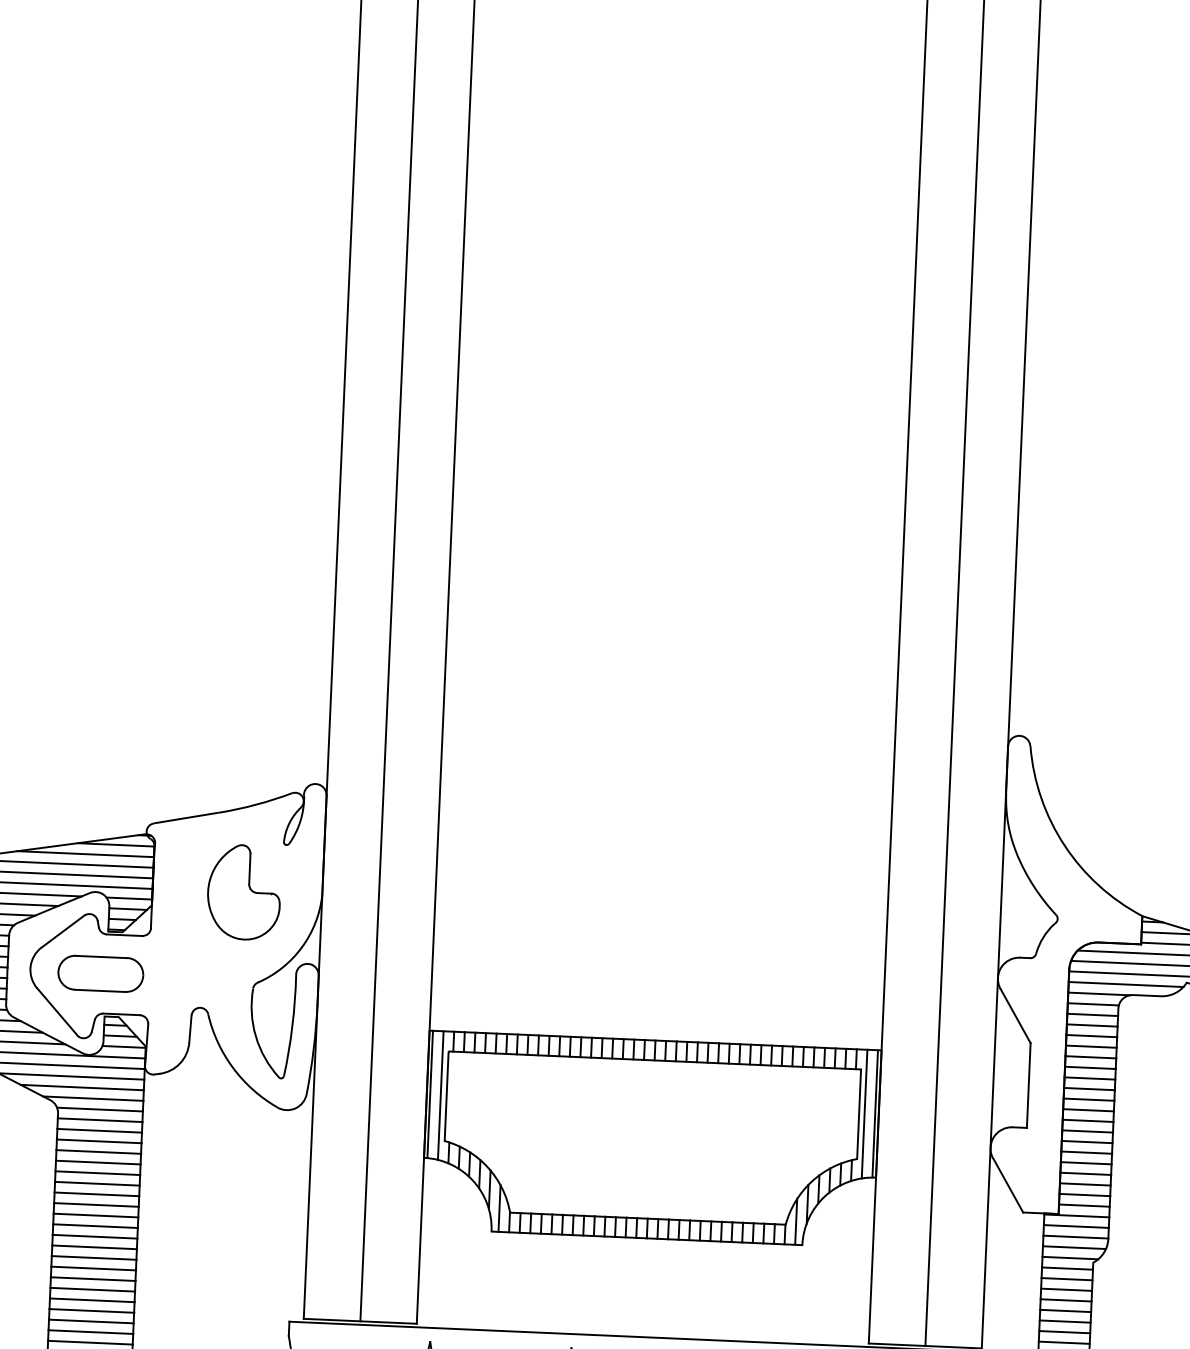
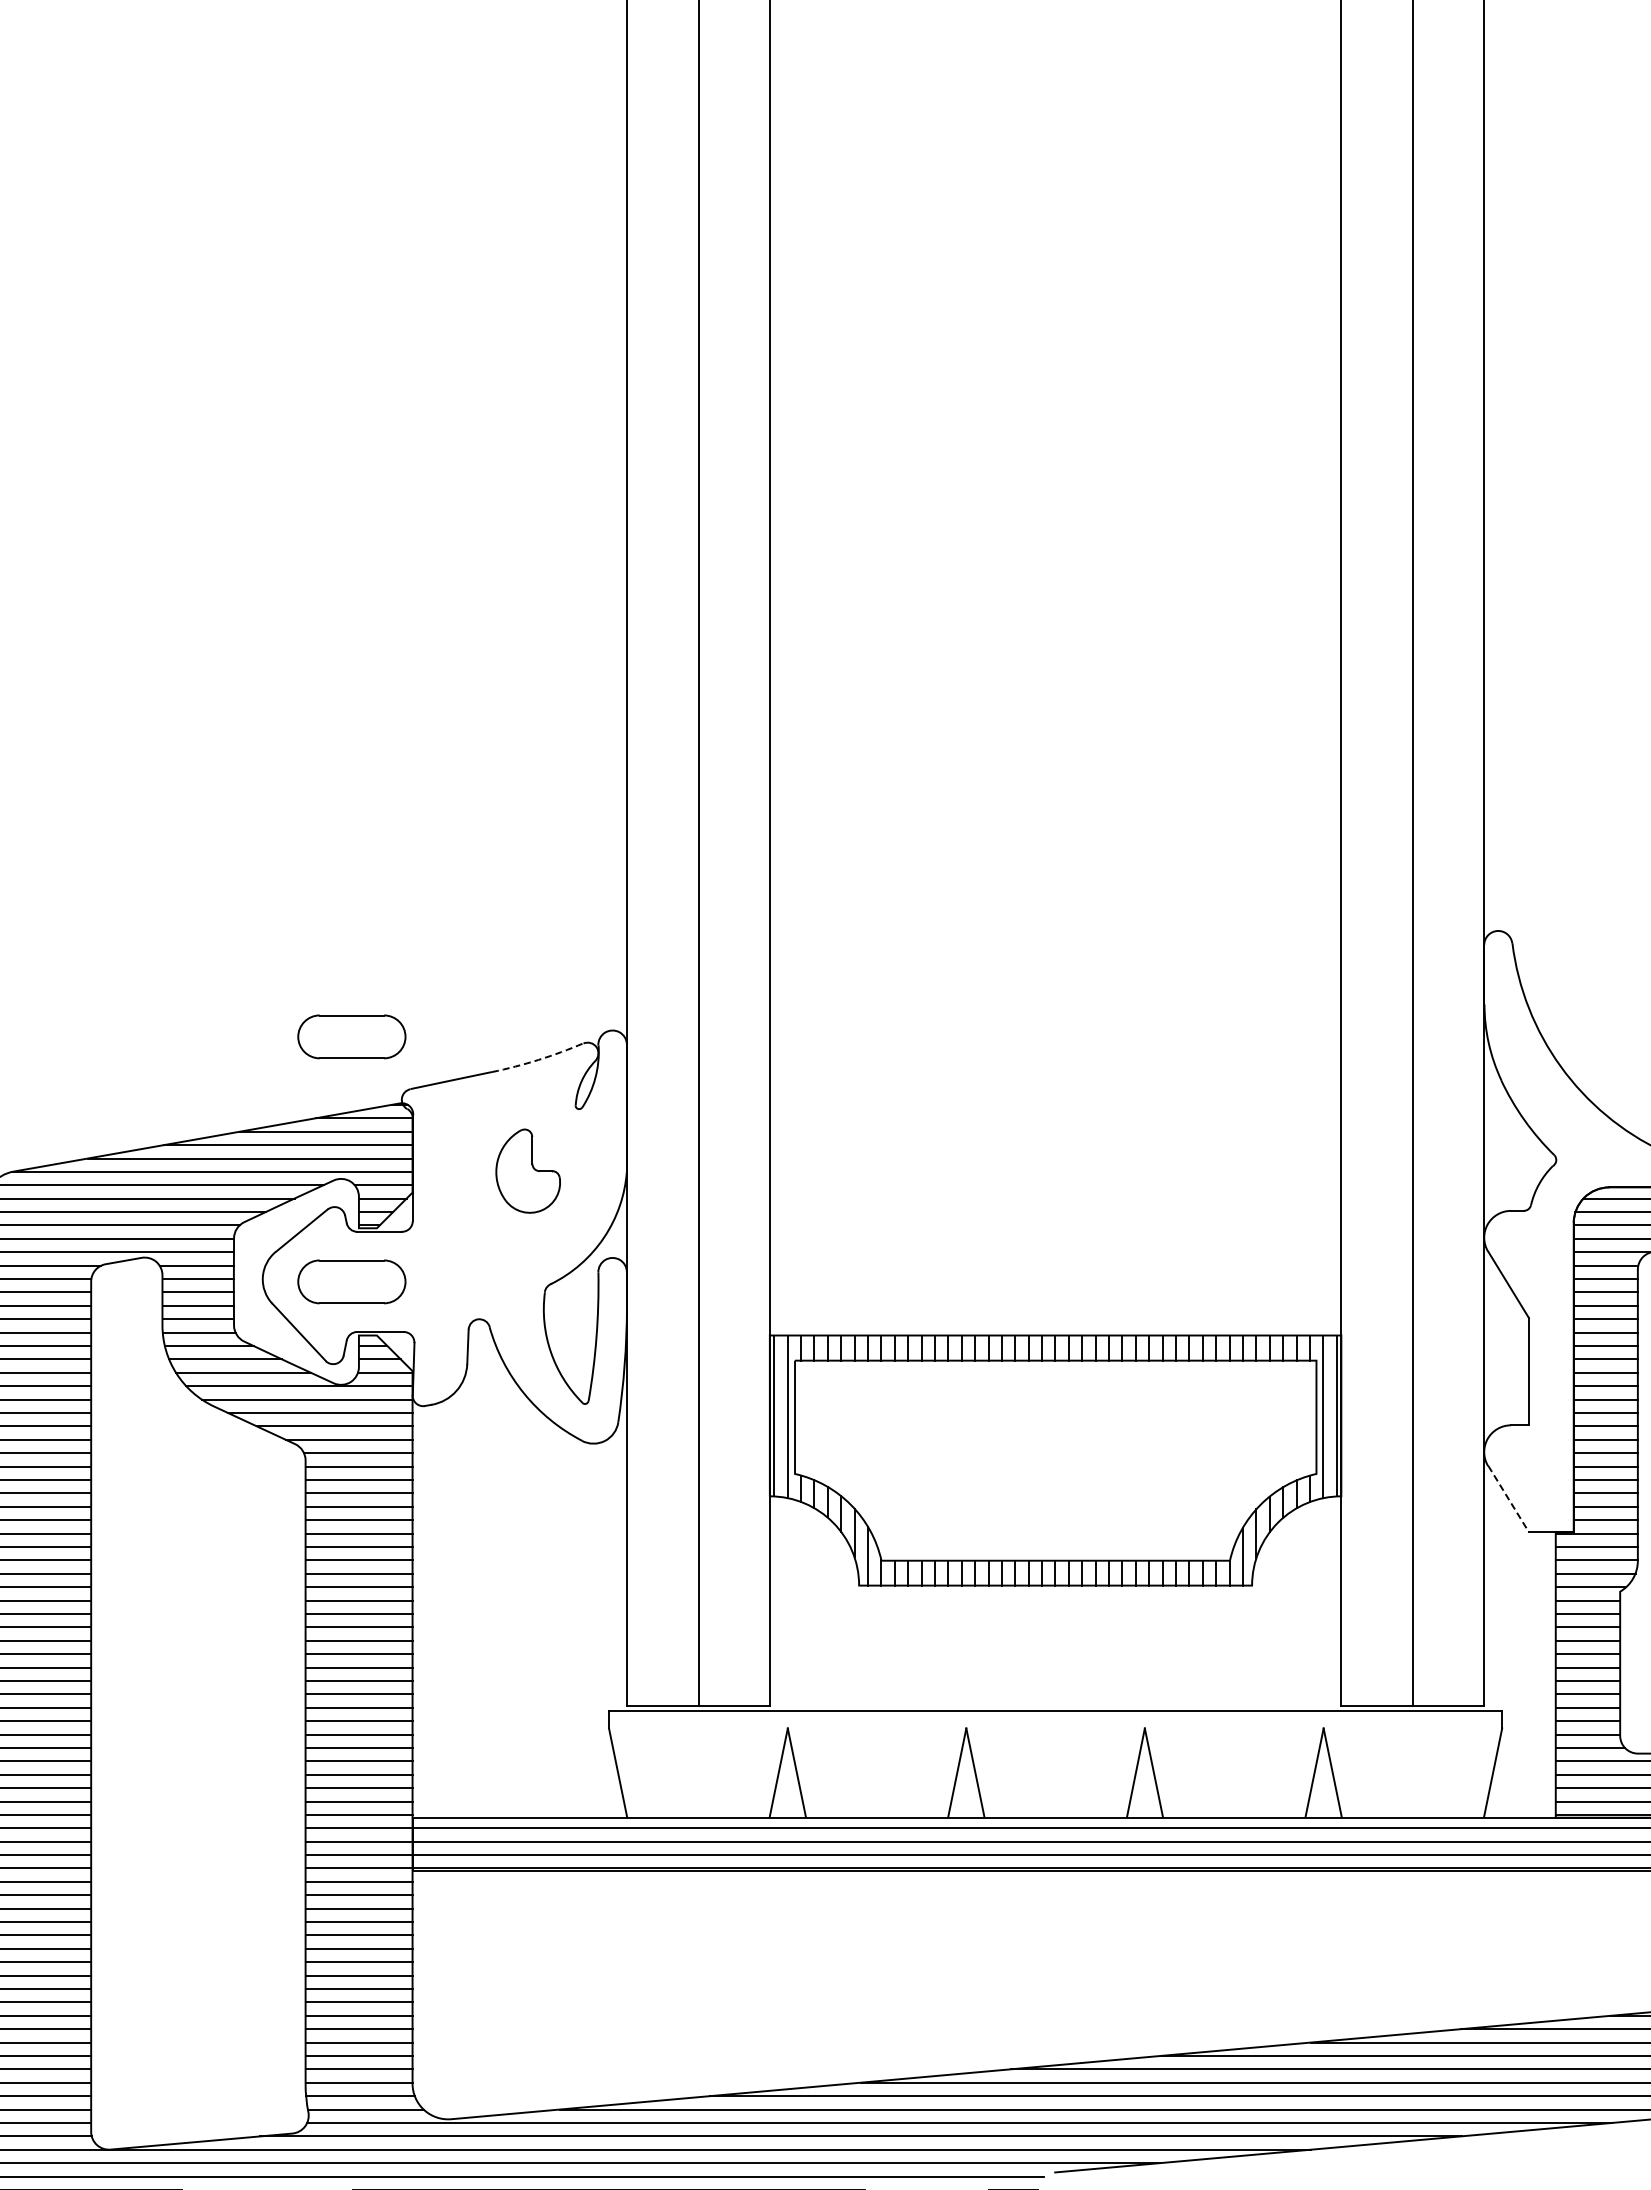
part: (109, 779) -> (351, 1036), added
arc: (256, 804) -> (538, 1059), solid -> dashed
part: (243, 891) -> (527, 1170), size x0.7
line: (1008, 1185) -> (1508, 1499), solid -> dashed

